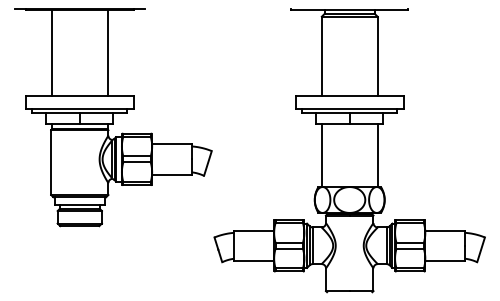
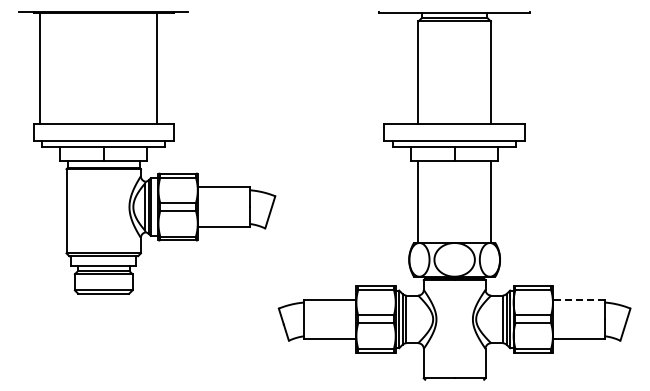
line: (51, 52) -> (39, 68), moved
line: (107, 52) -> (156, 68), moved
line: (444, 230) -> (578, 299), solid -> dashed

